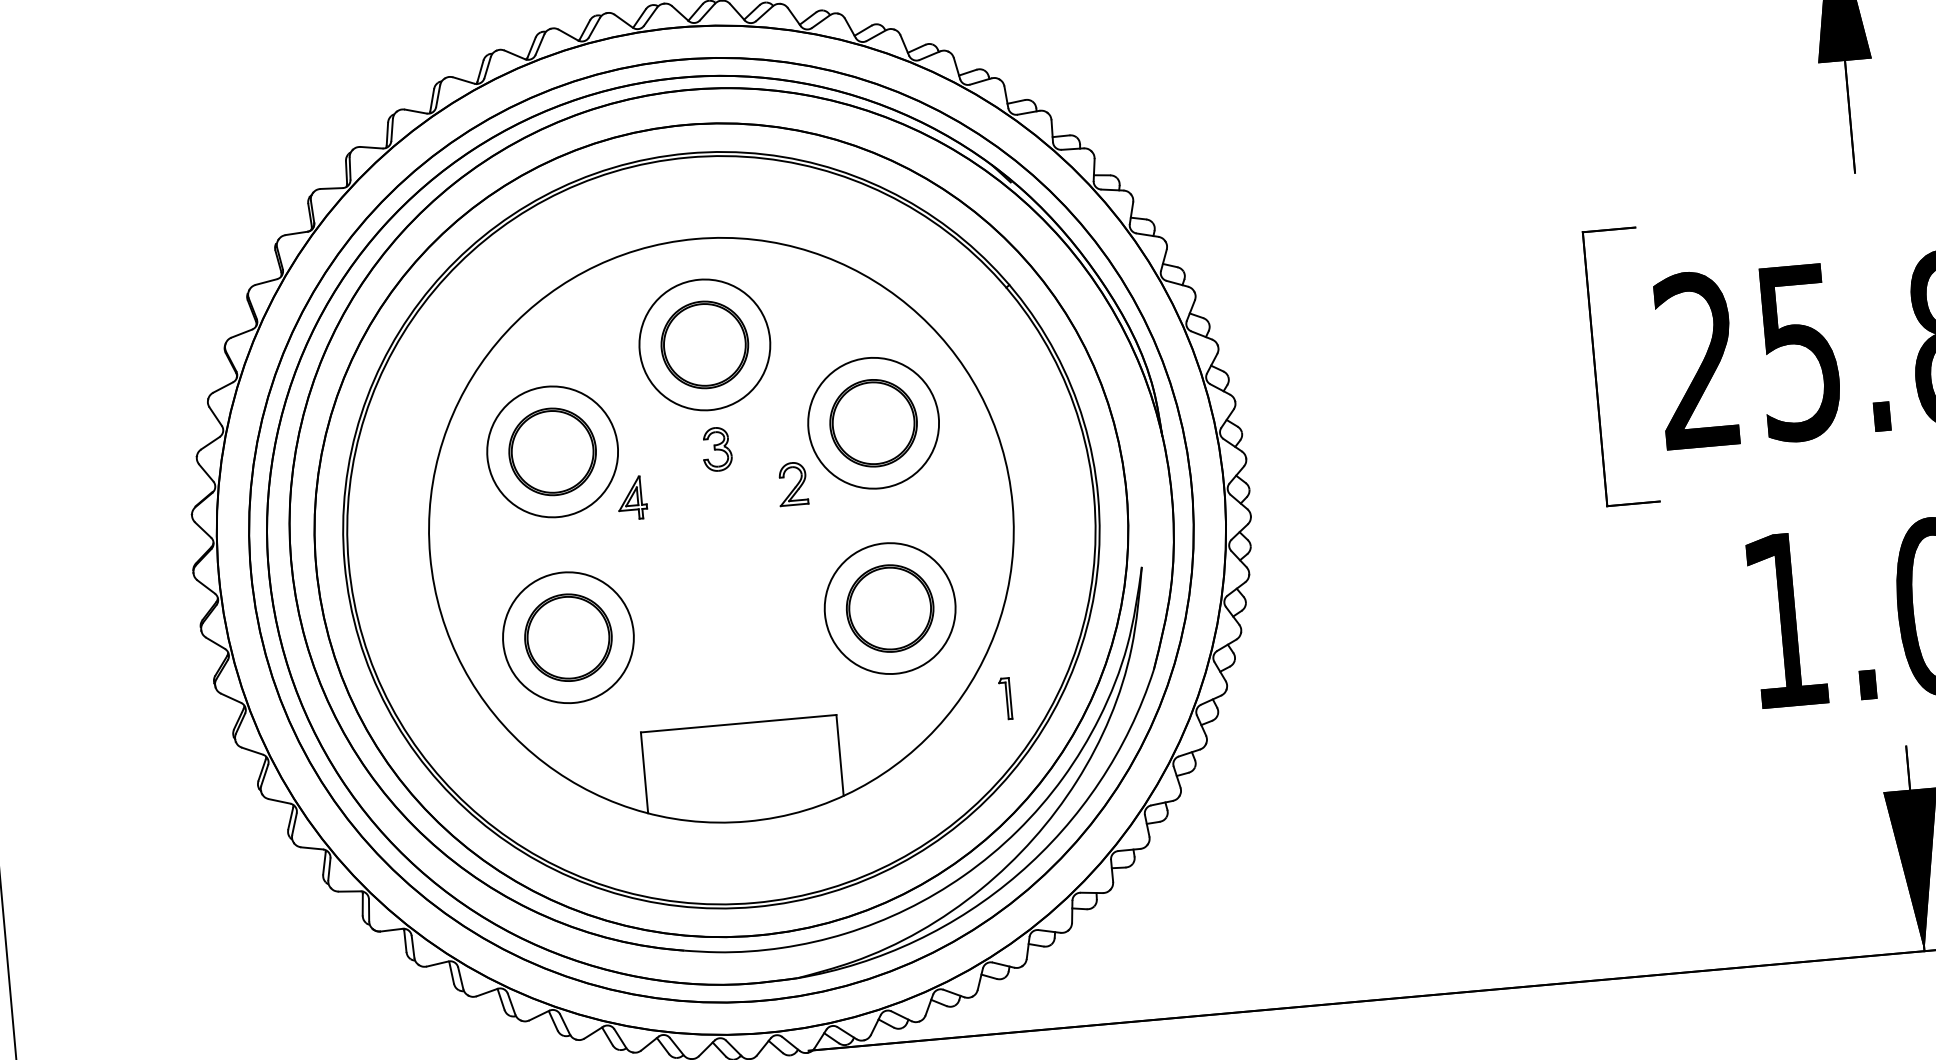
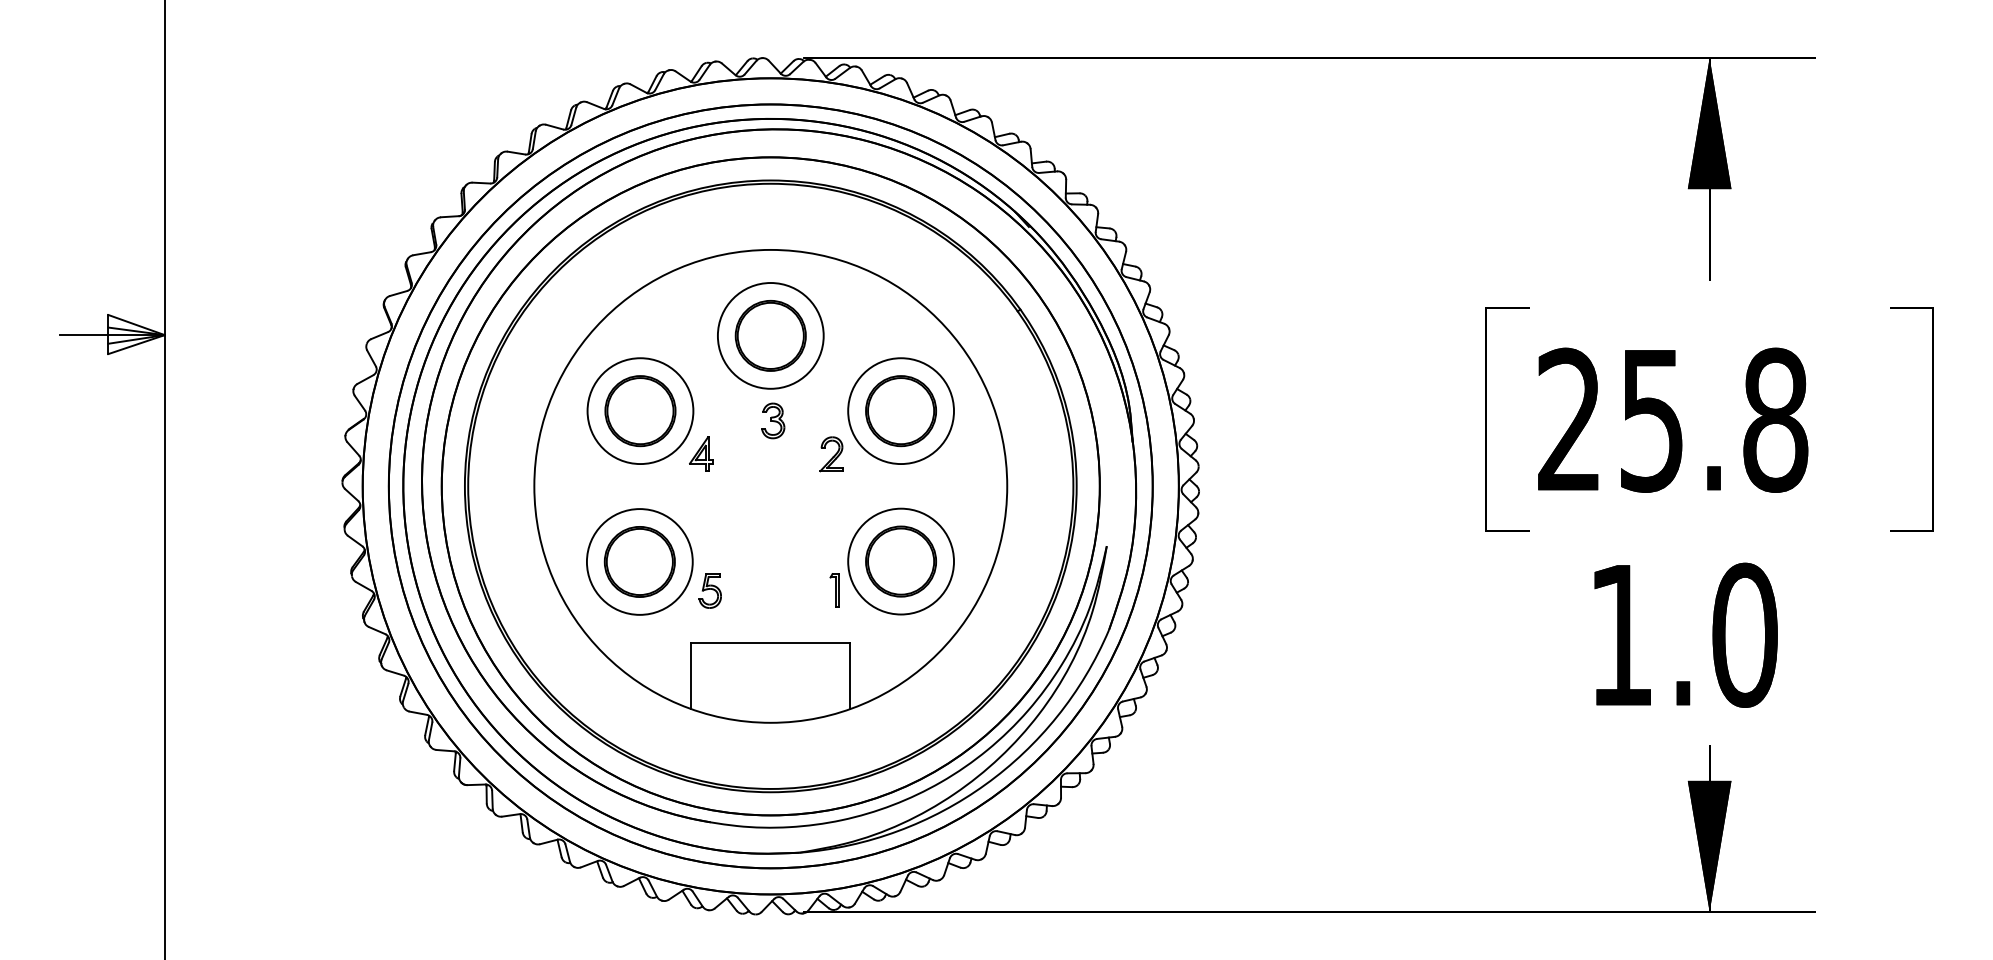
part: (657, 665) -> (709, 590), added
part: (1005, 698) -> (834, 590), moved

